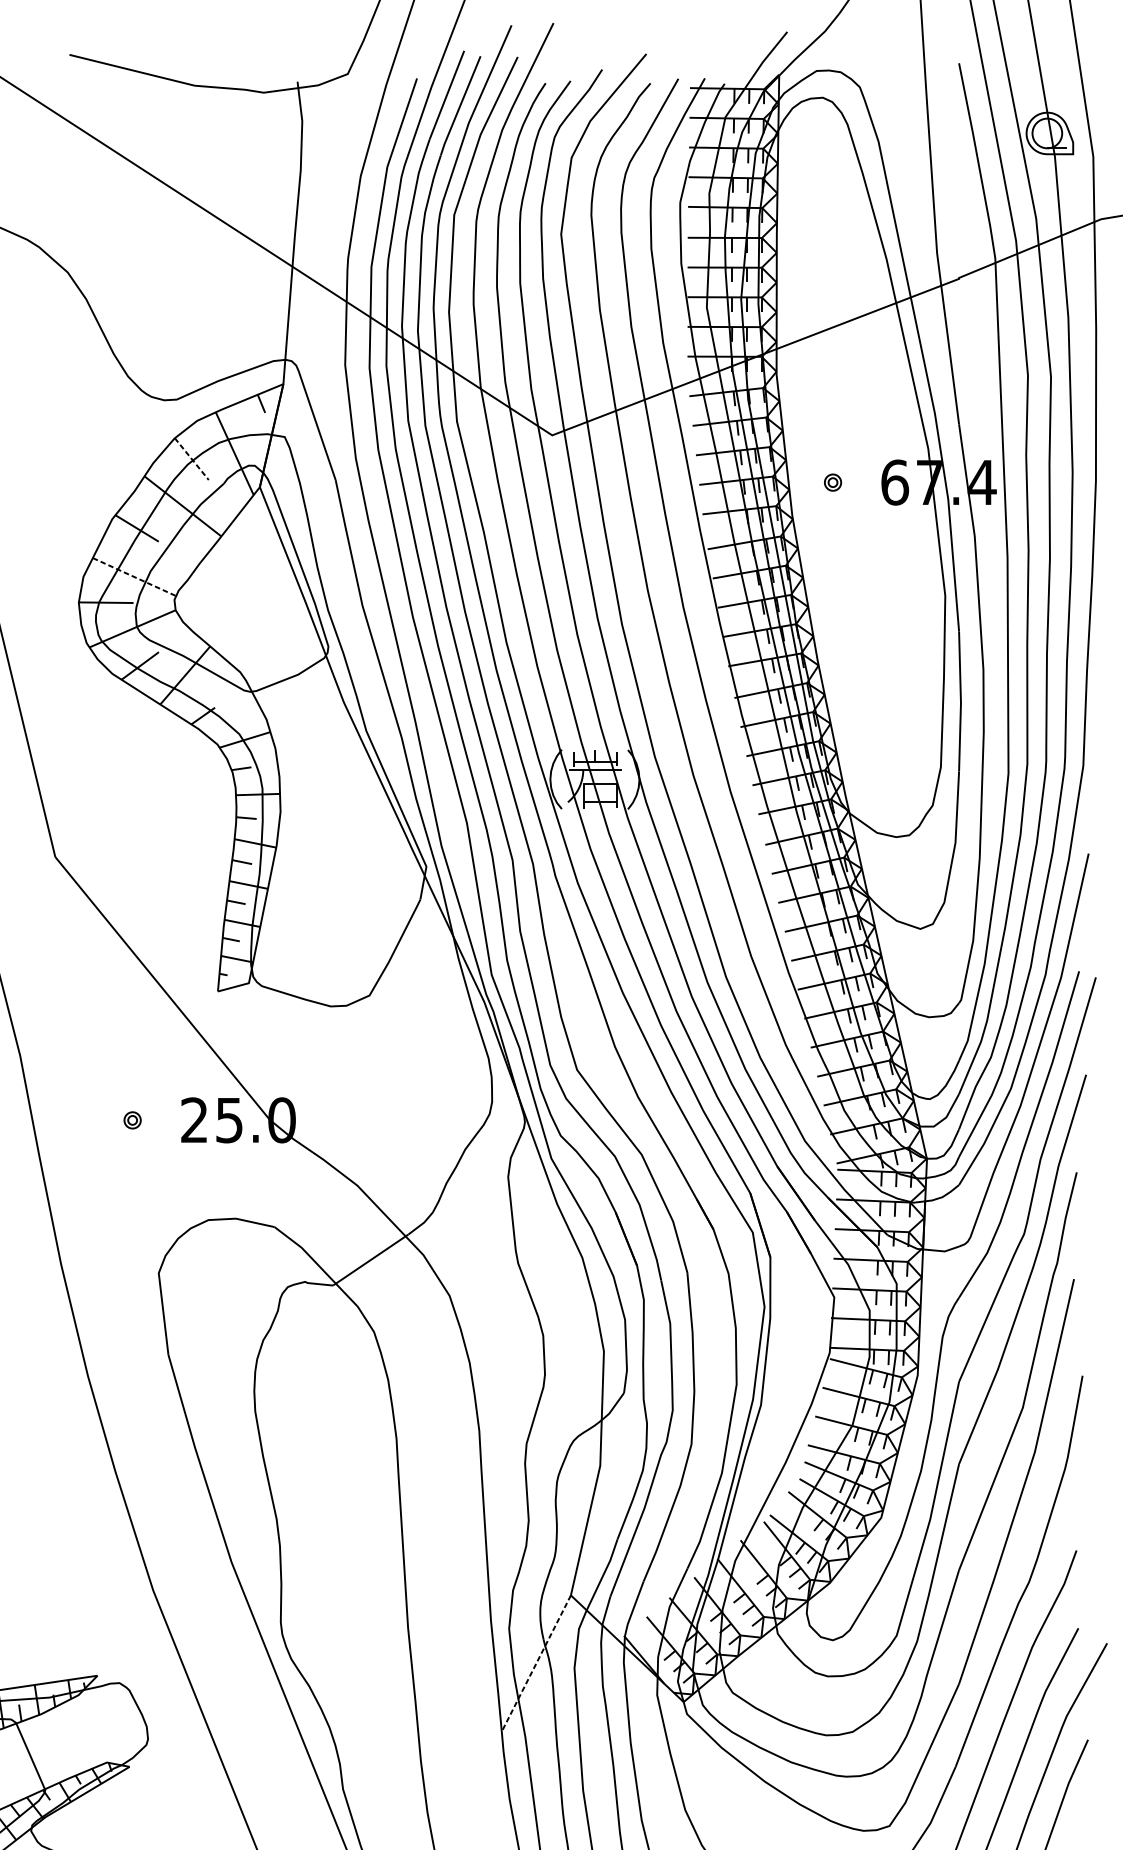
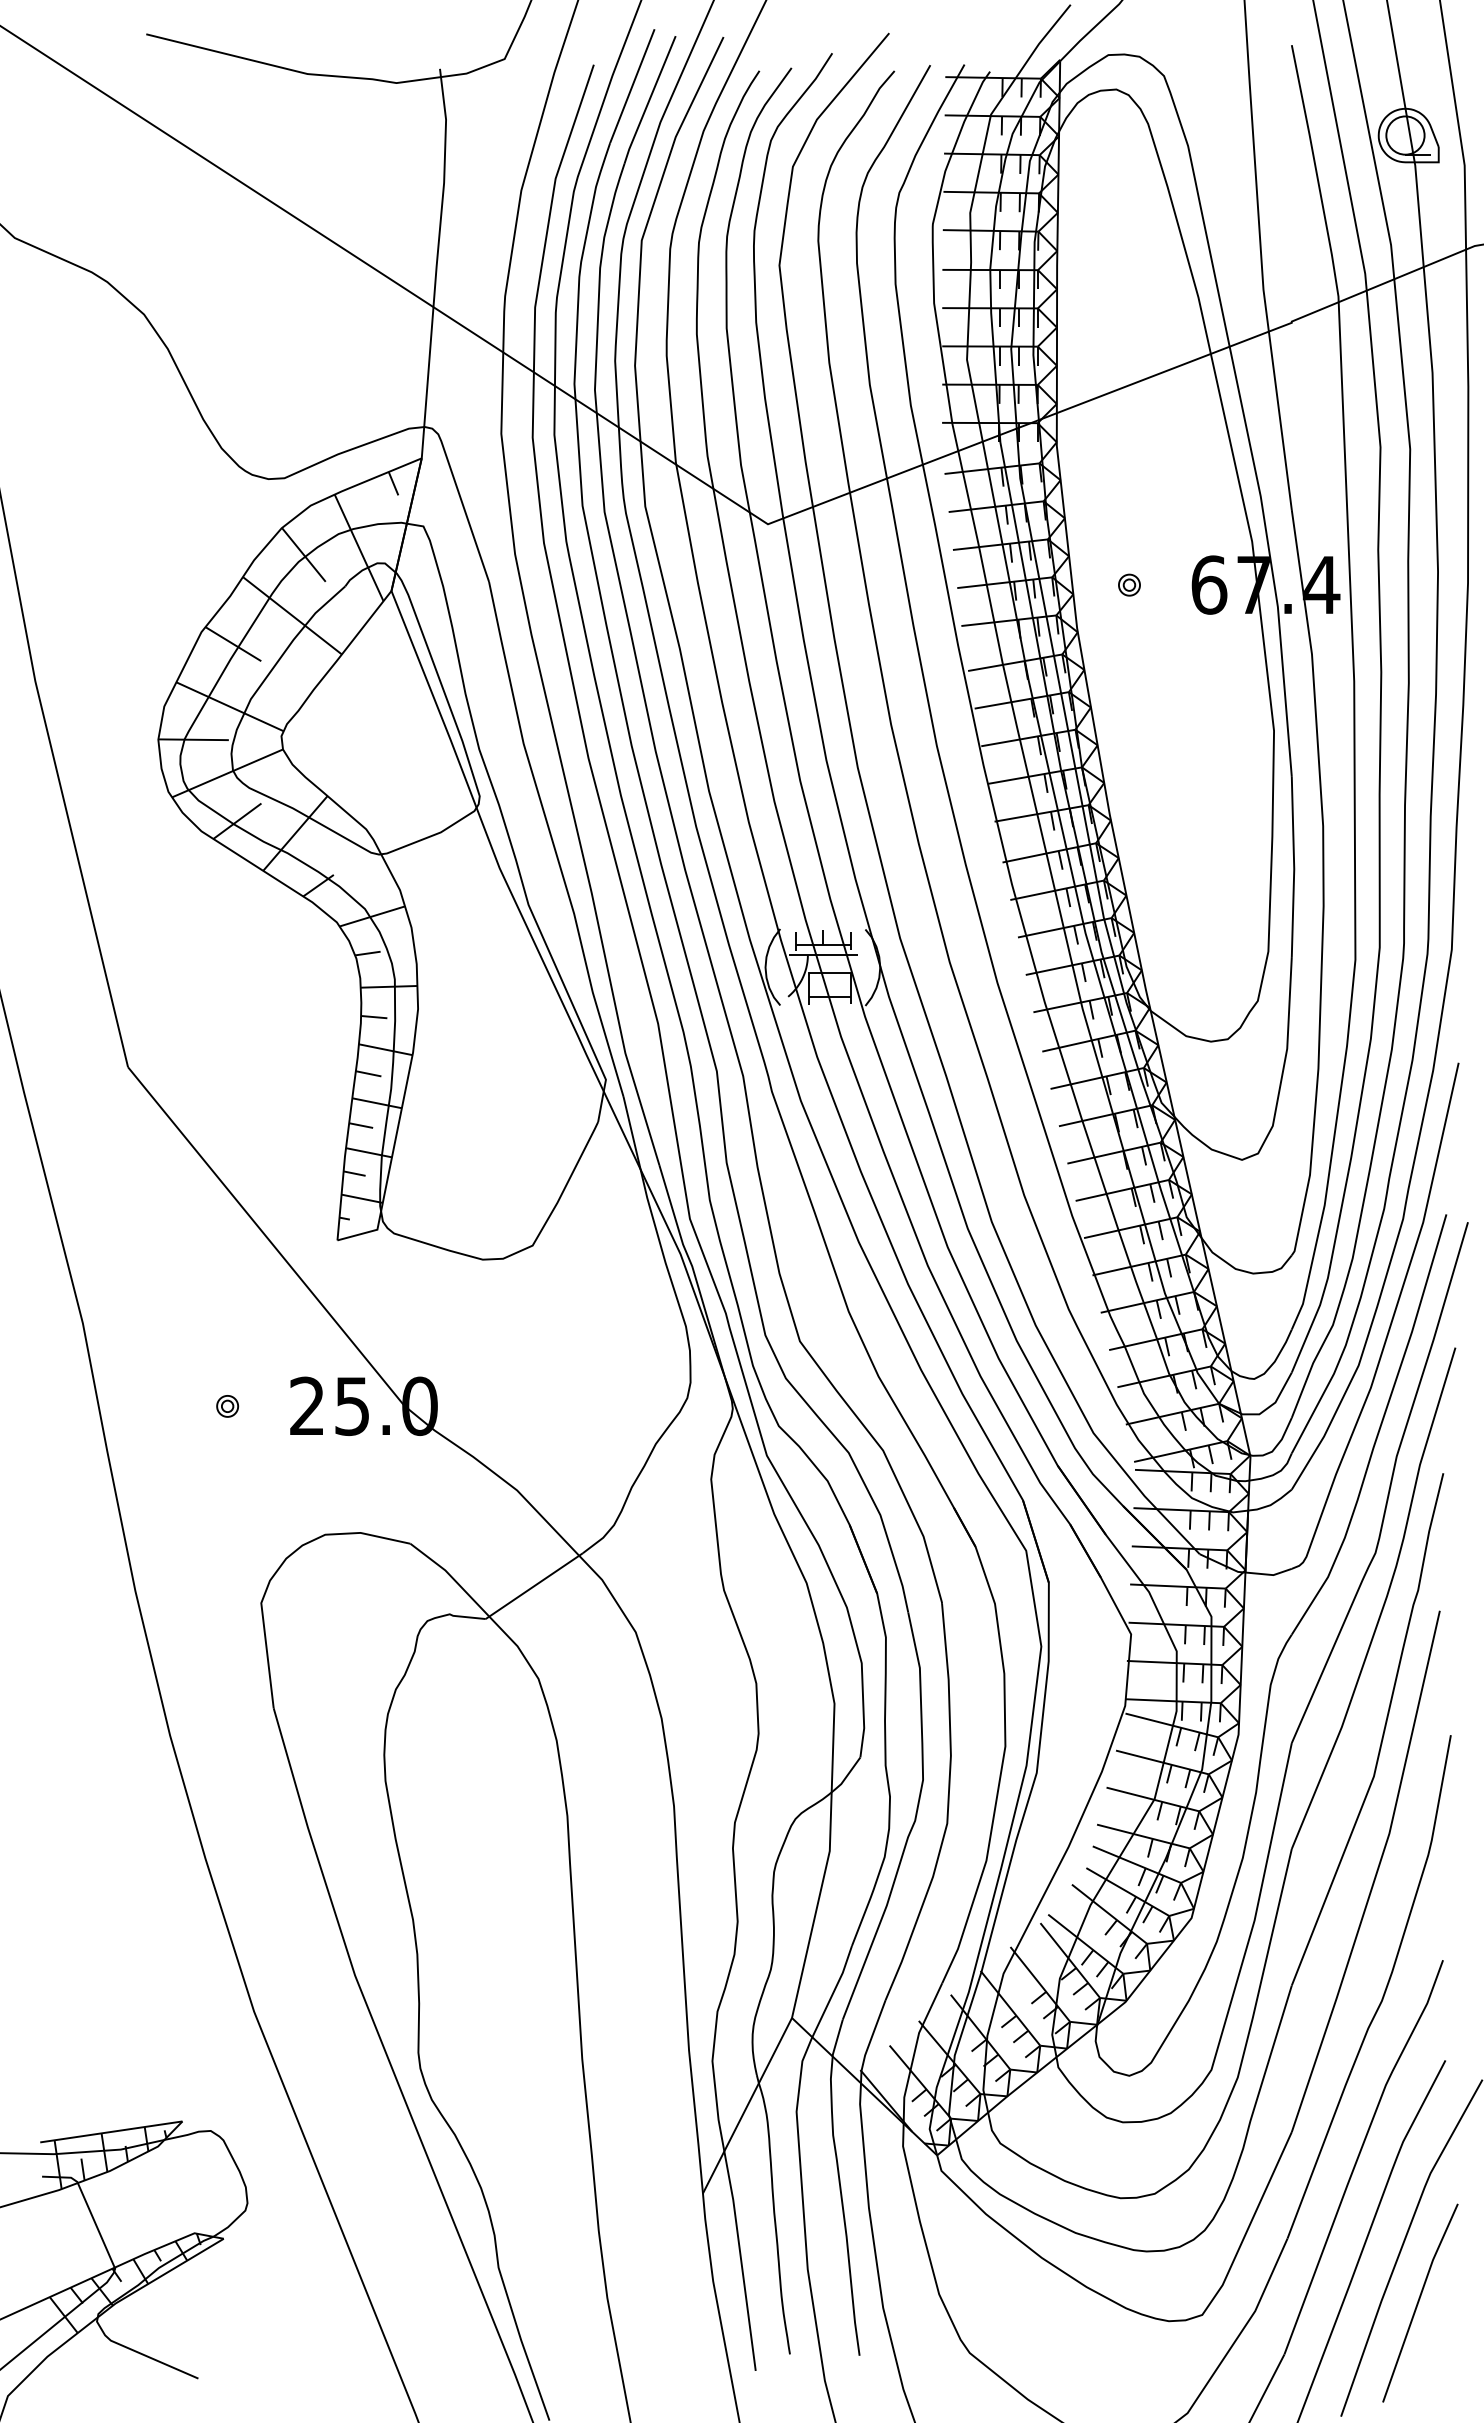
line: (191, 458) -> (303, 554), dashed -> solid
line: (134, 577) -> (230, 707), dashed -> solid
line: (536, 1664) -> (747, 2106), dashed -> solid

